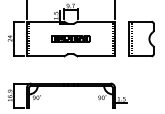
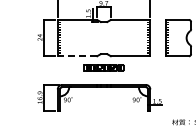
part: (70, 38) -> (103, 67), moved
line: (44, 56) -> (76, 56), solid -> dashed

